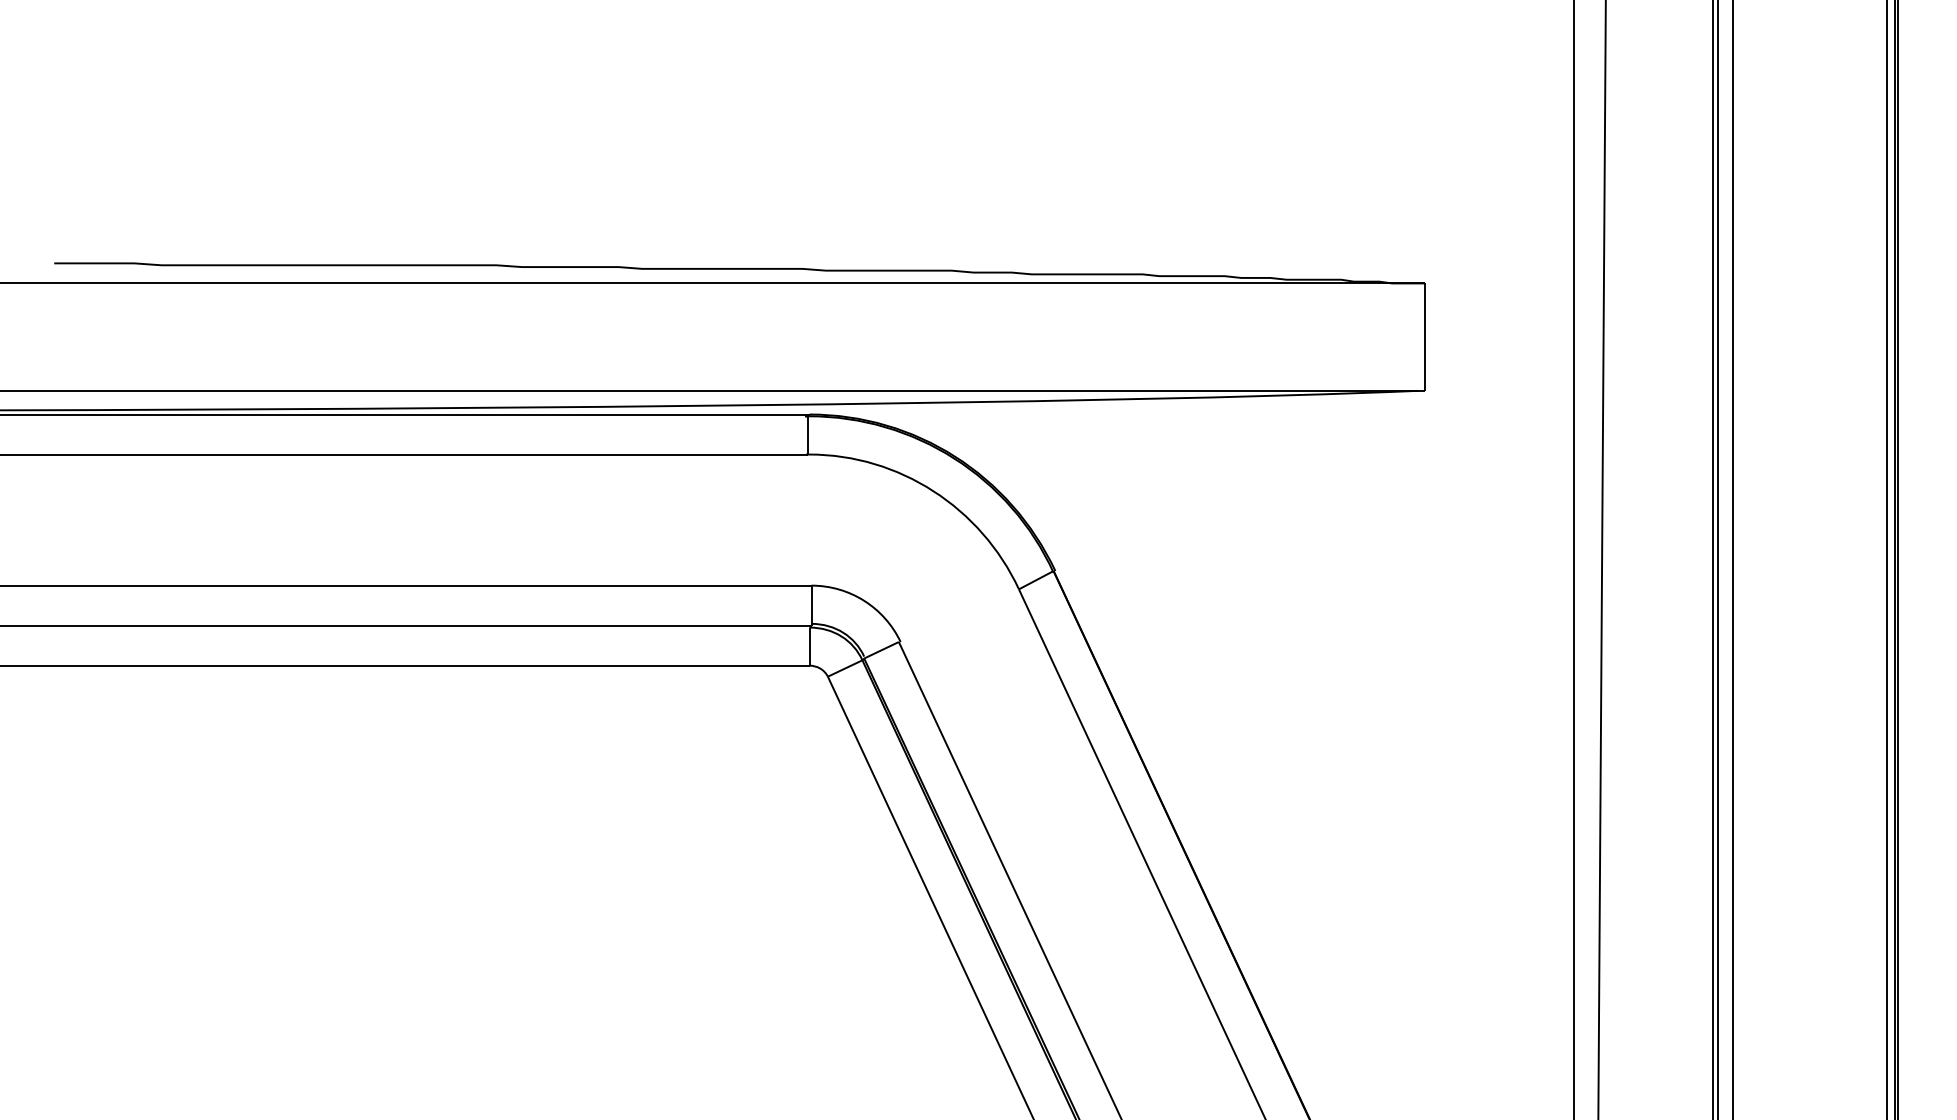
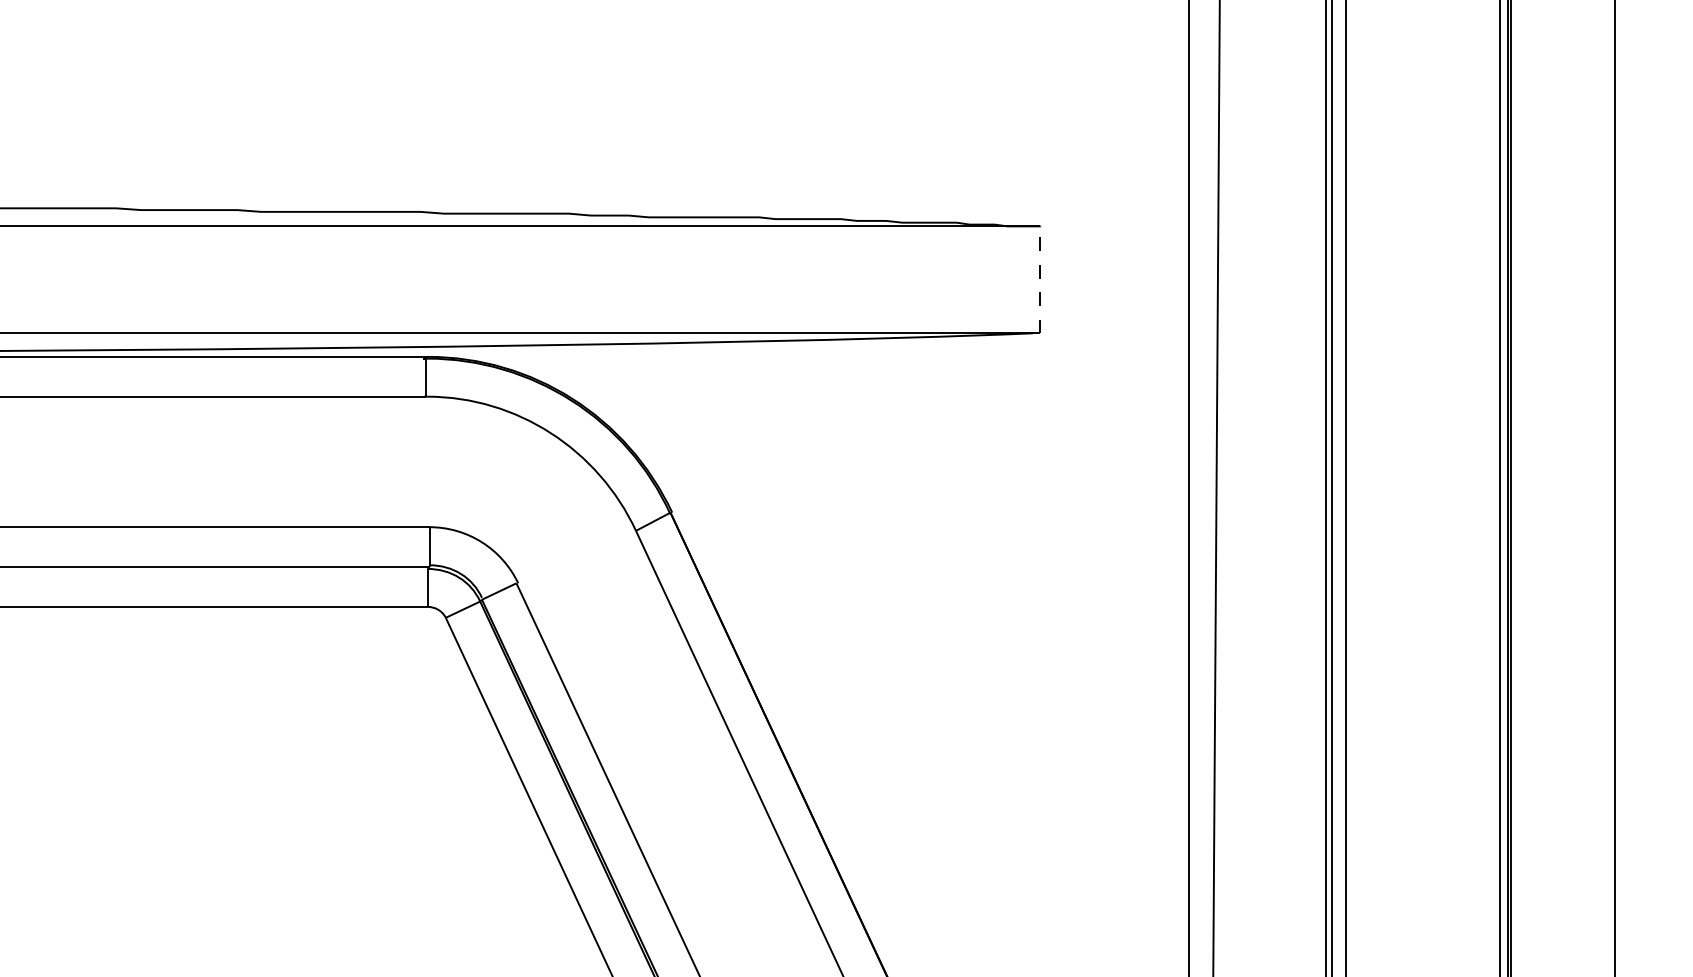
line: (1424, 336) -> (1039, 279), solid -> dashed

